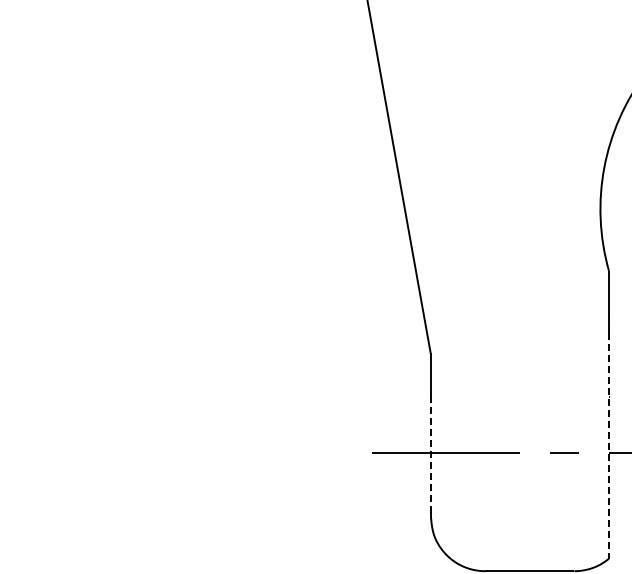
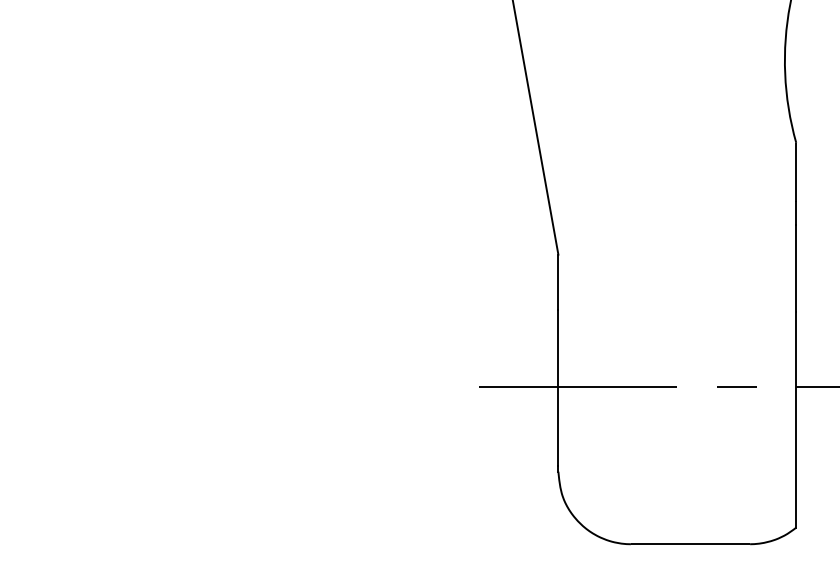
line: (608, 446) -> (795, 377), dashed -> solid
line: (430, 454) -> (557, 388), dashed -> solid

